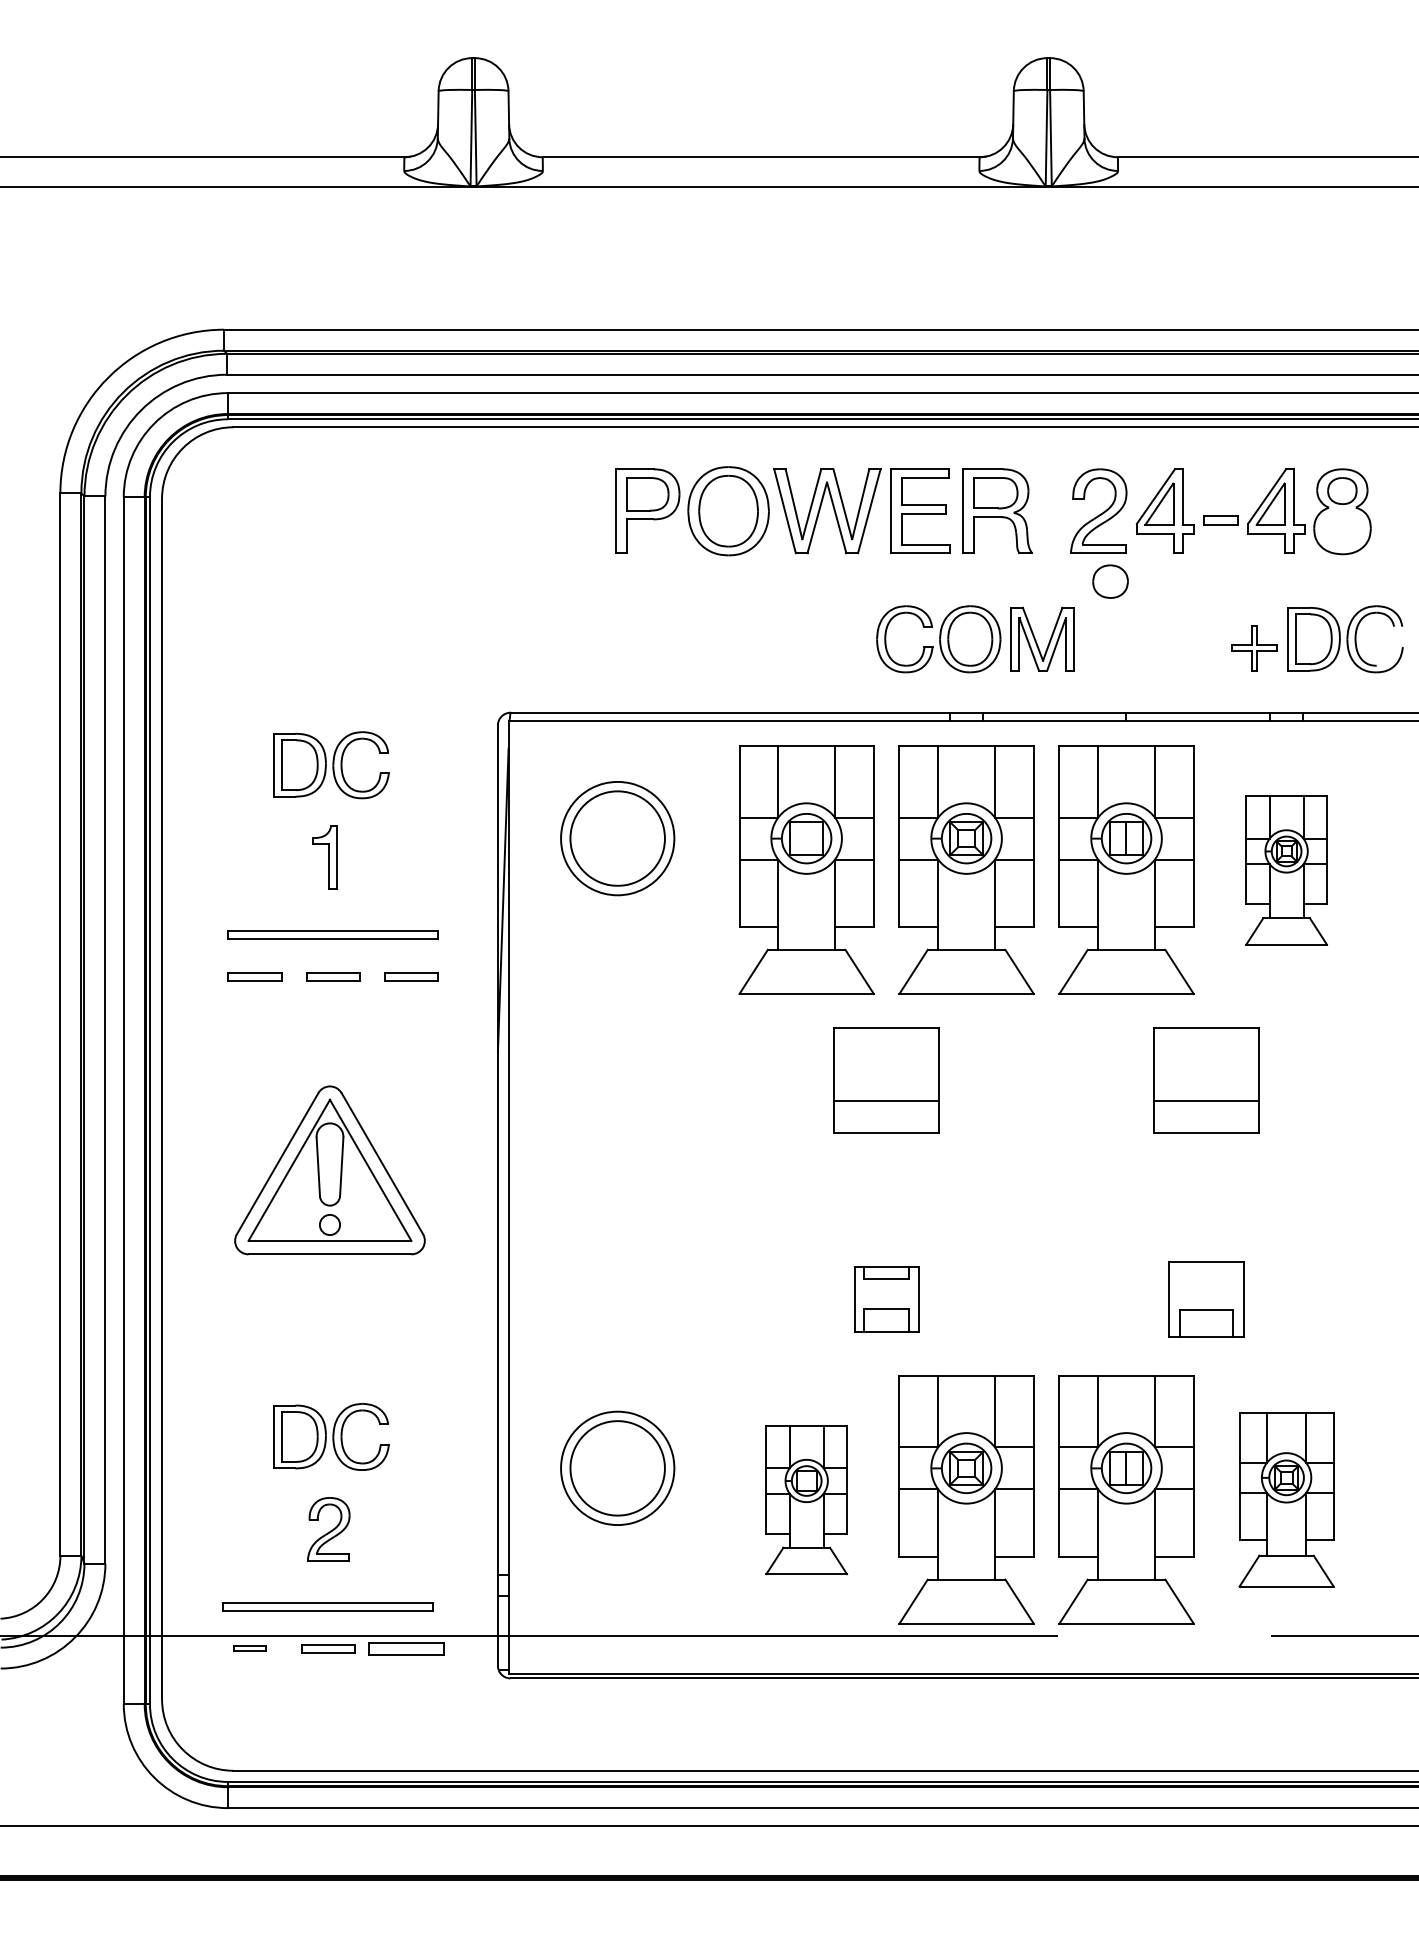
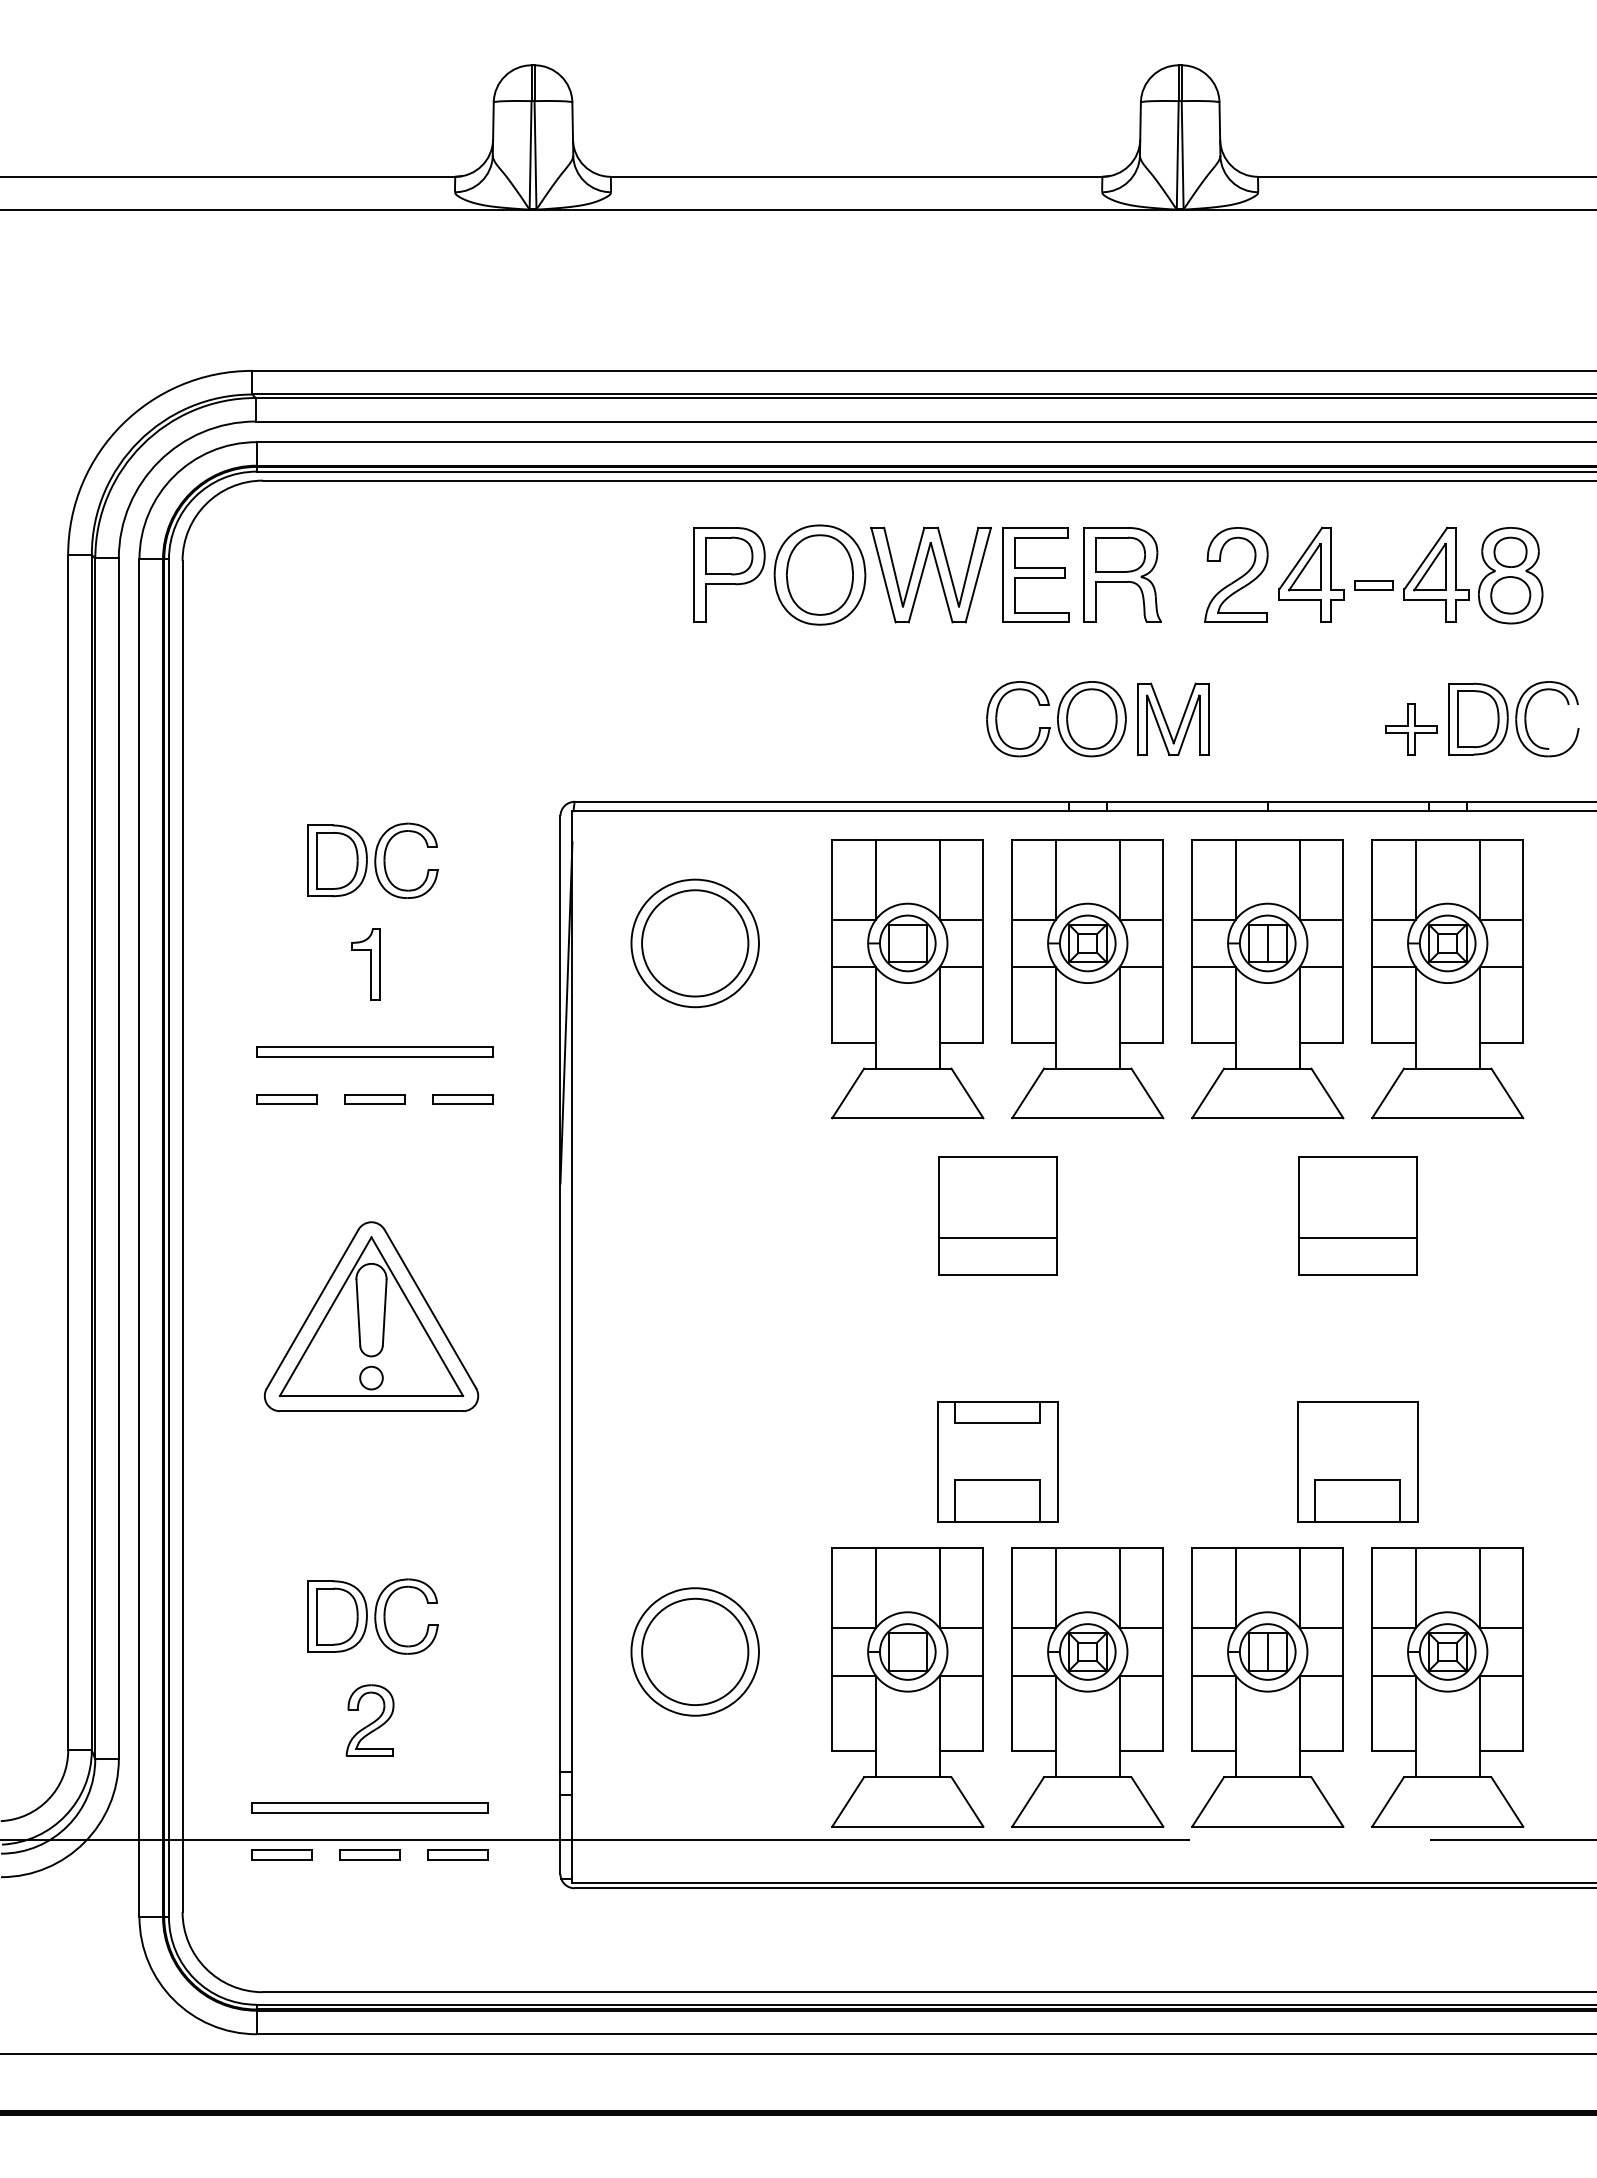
part: (1110, 581) -> (1510, 595), moved
part: (1286, 870) -> (1447, 979), size x1.67
part: (886, 1299) -> (997, 1461), size x1.67
part: (1206, 1299) -> (1357, 1461), size x1.43
part: (806, 1499) -> (907, 1687), size x1.67
part: (1286, 1499) -> (1447, 1687), size x1.43
part: (249, 1648) -> (281, 1854), size x1.67
part: (406, 1648) -> (457, 1854), size x0.71

